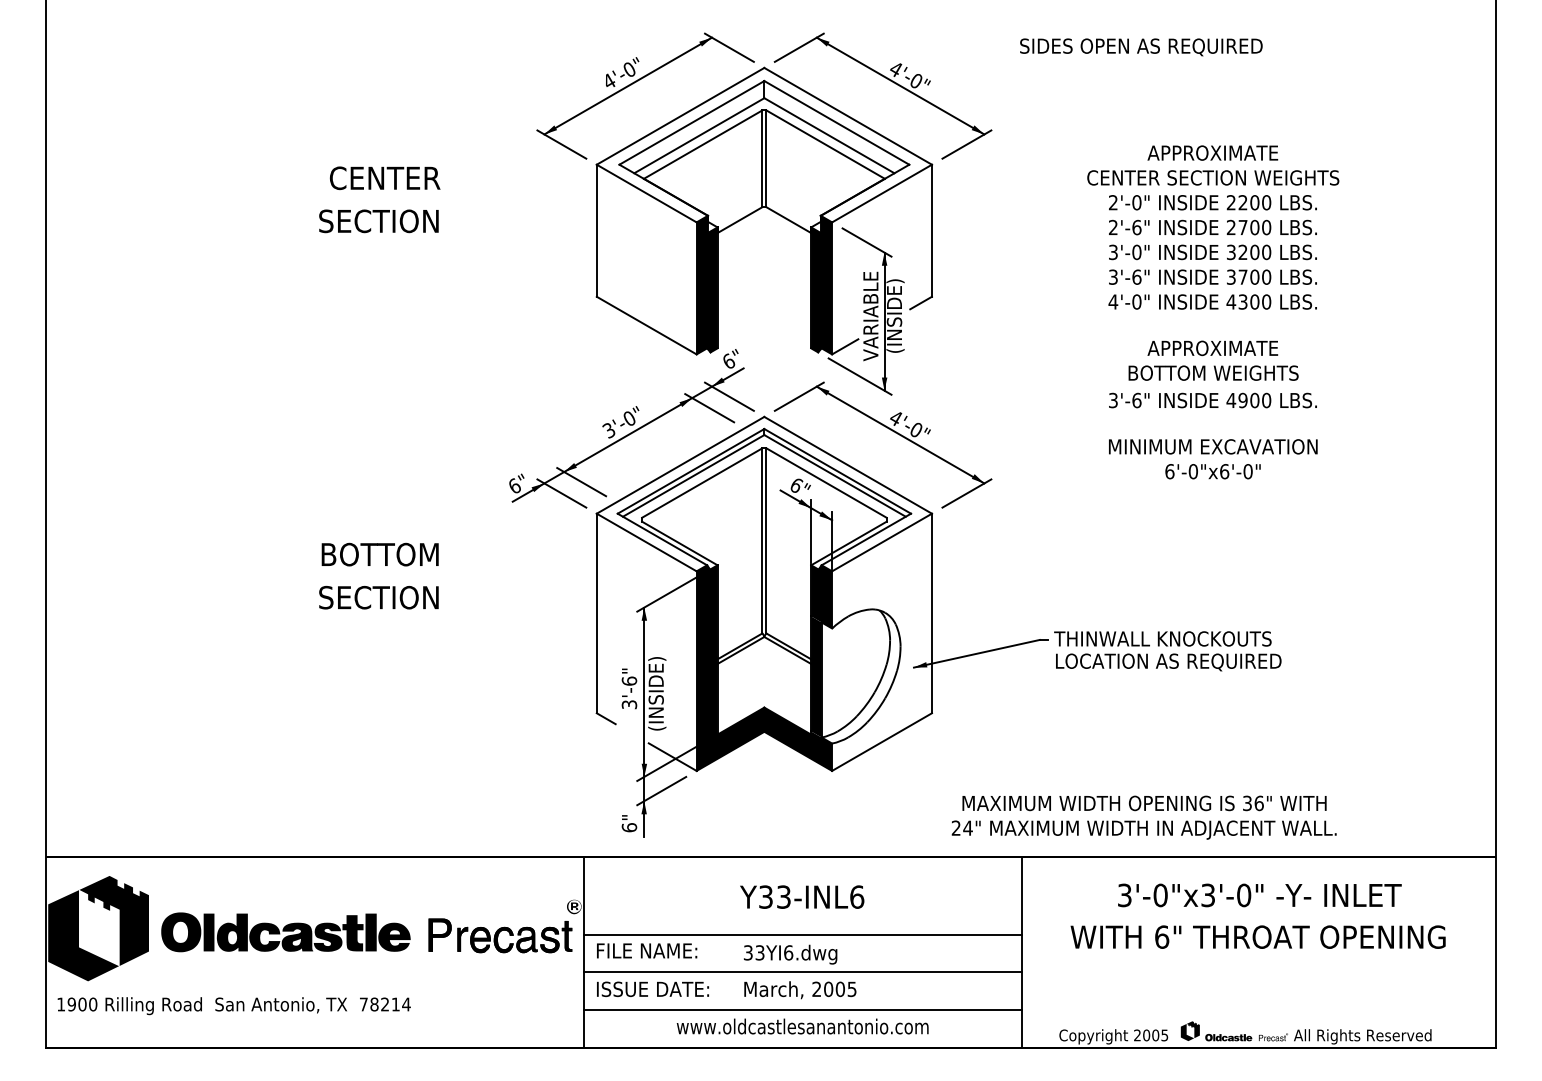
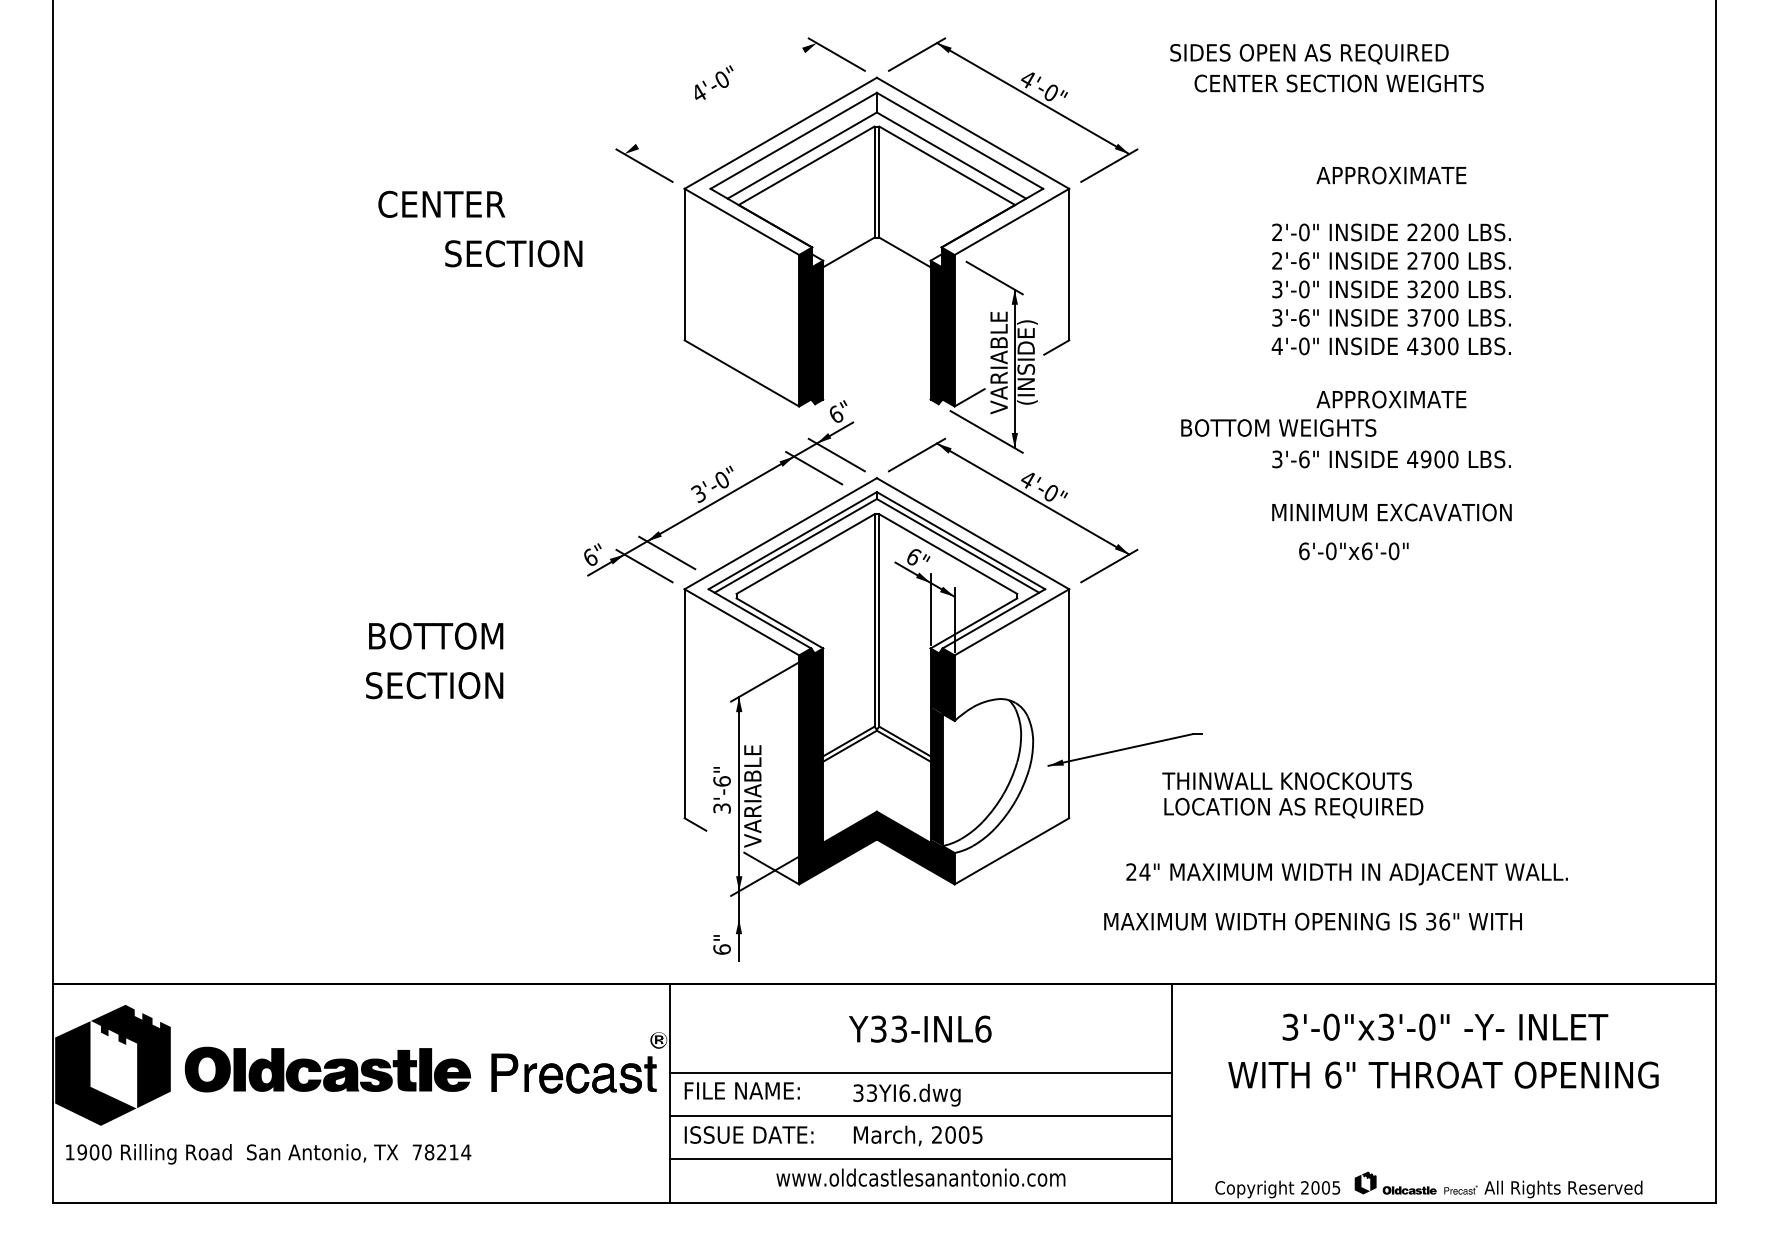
line: (628, 85) -> (720, 97), removed
text: (1213, 177) -> (1339, 83), moved
text: (378, 221) -> (513, 253), moved
text: (1213, 372) -> (1278, 427), moved
text: (1212, 471) -> (1353, 551), moved
text: (1167, 651) -> (1292, 795), moved
text: (657, 693) -> (754, 795), (INSIDE) -> VARIABLE
line: (661, 790) -> (758, 906), removed
text: (1143, 829) -> (1346, 873), moved

